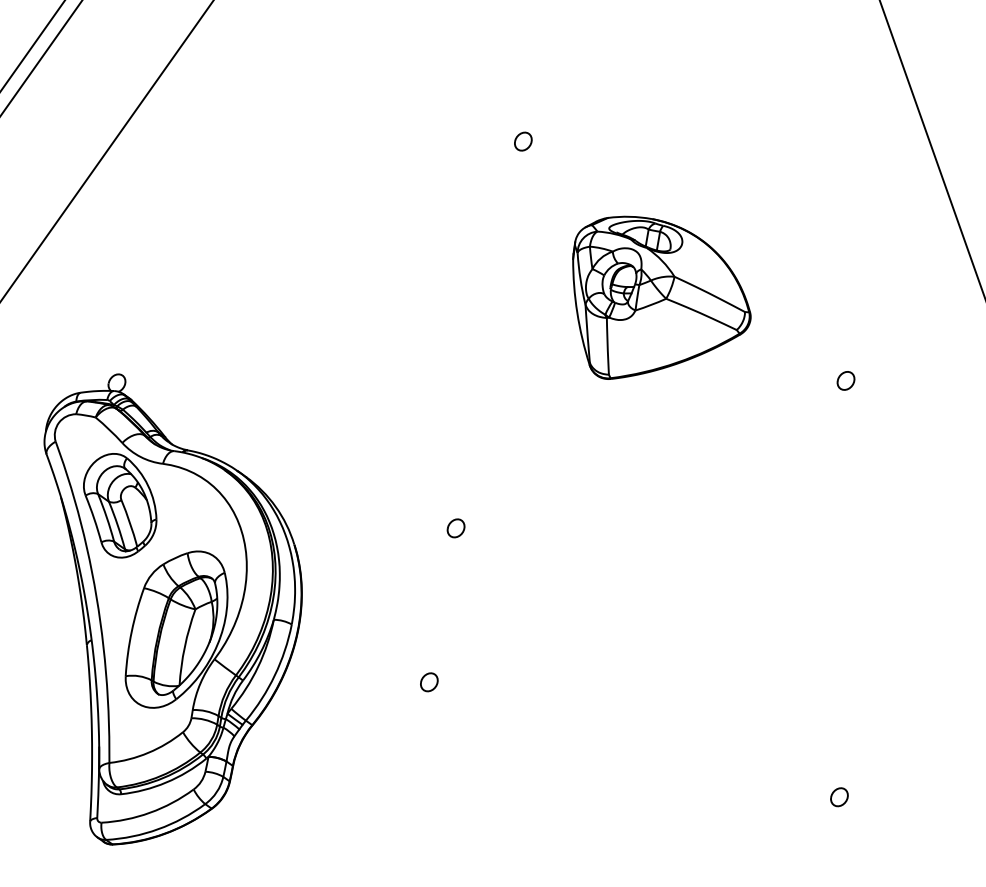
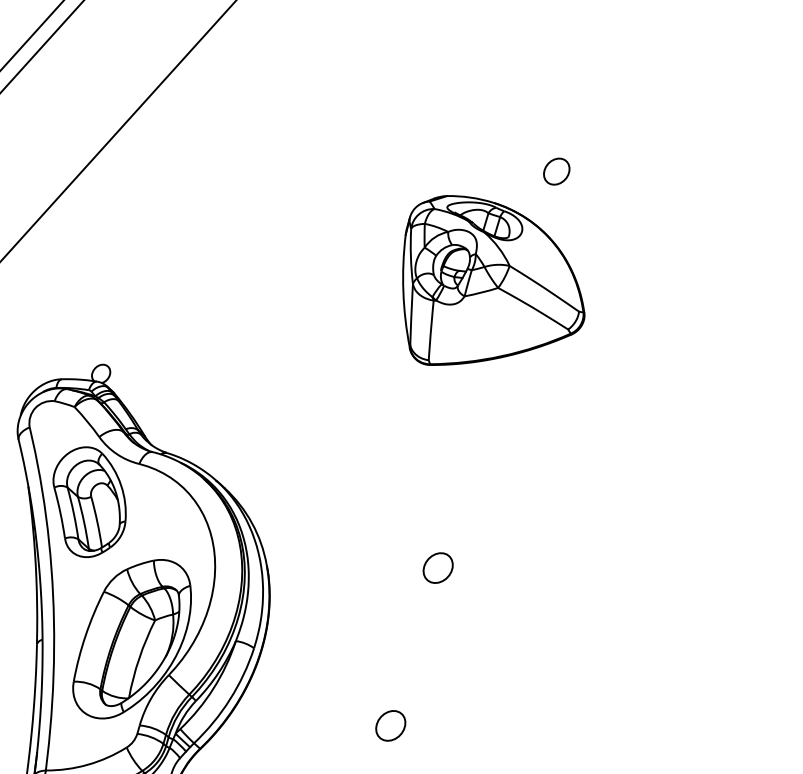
part: (523, 141) -> (557, 171), size x1.4
part: (661, 297) -> (493, 286), moved
part: (455, 528) -> (437, 568), size x1.6
part: (429, 682) -> (391, 726), size x1.6

